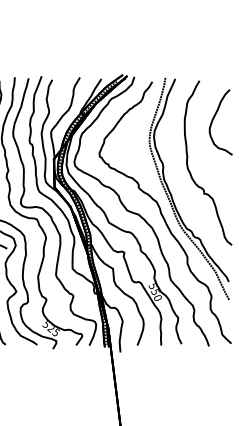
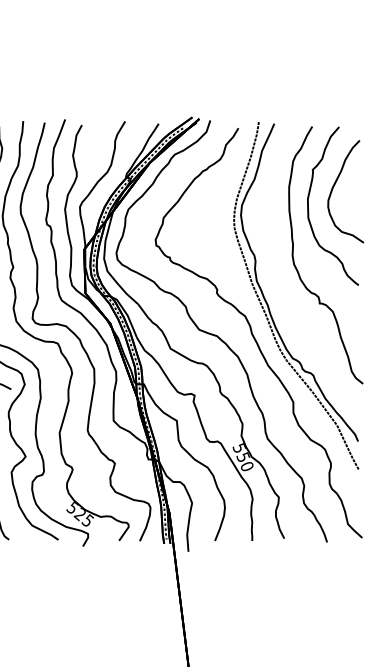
curve: (197, 131) -> (309, 205), added

